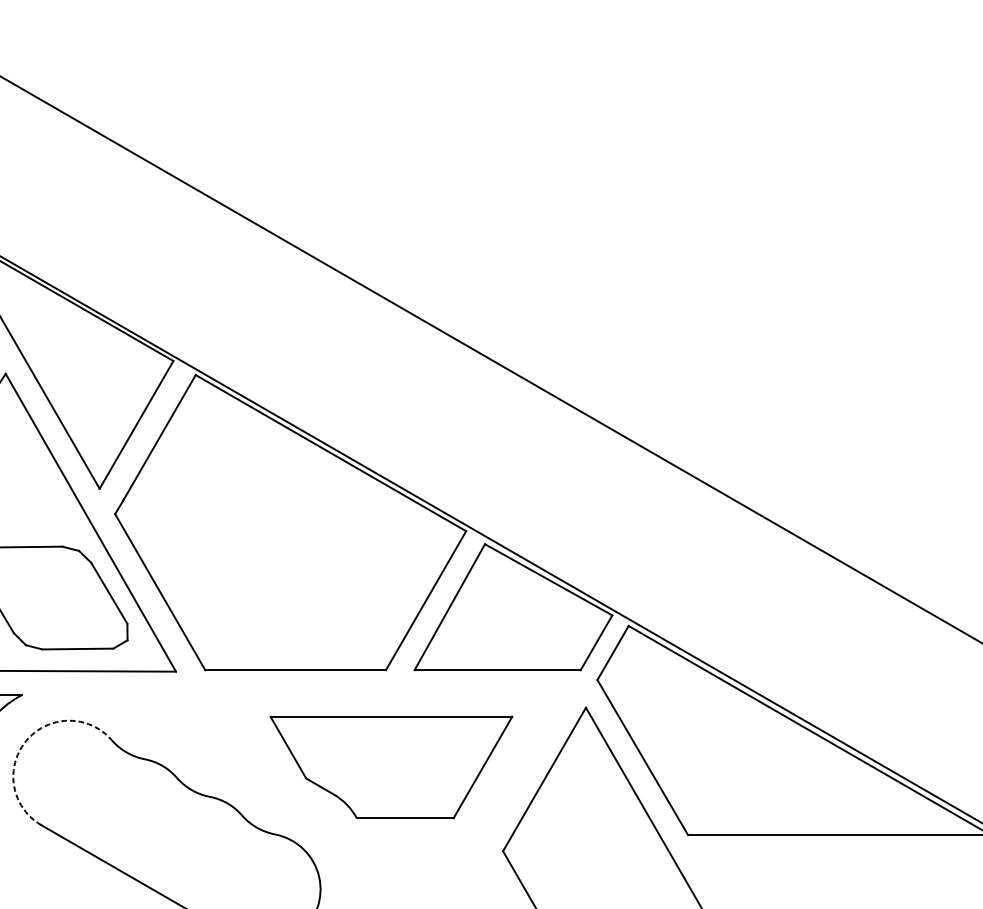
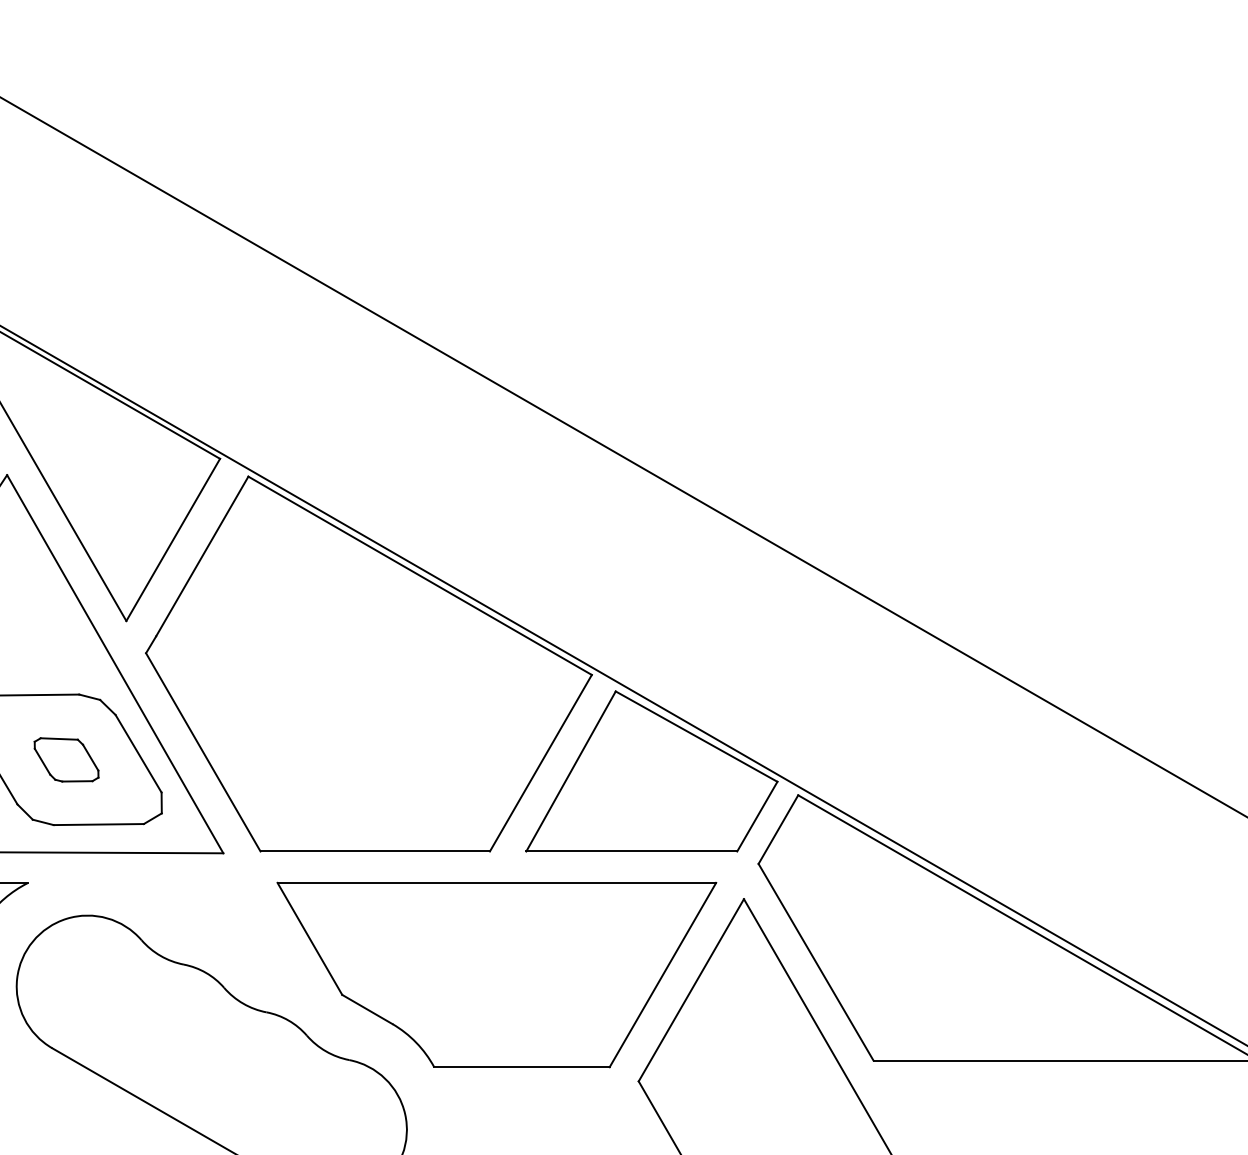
part: (52, 597) -> (66, 759), added
arc: (26, 741) -> (33, 941), dashed -> solid
part: (391, 767) -> (496, 974), size x1.43

